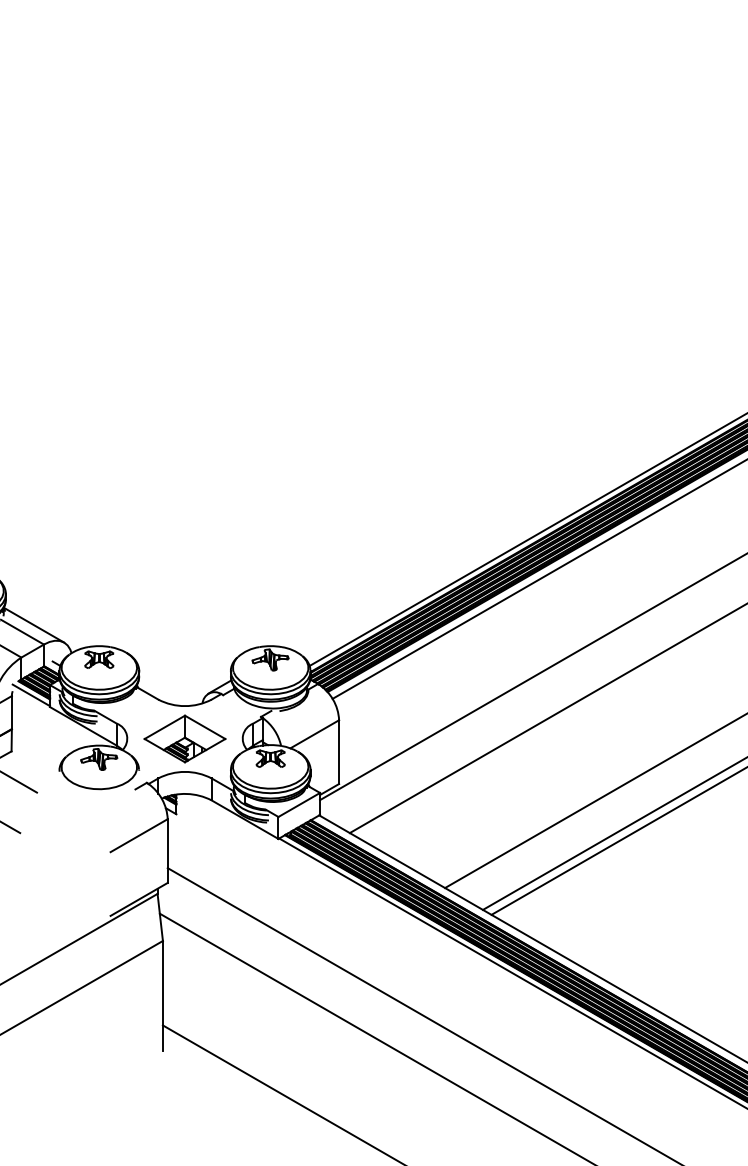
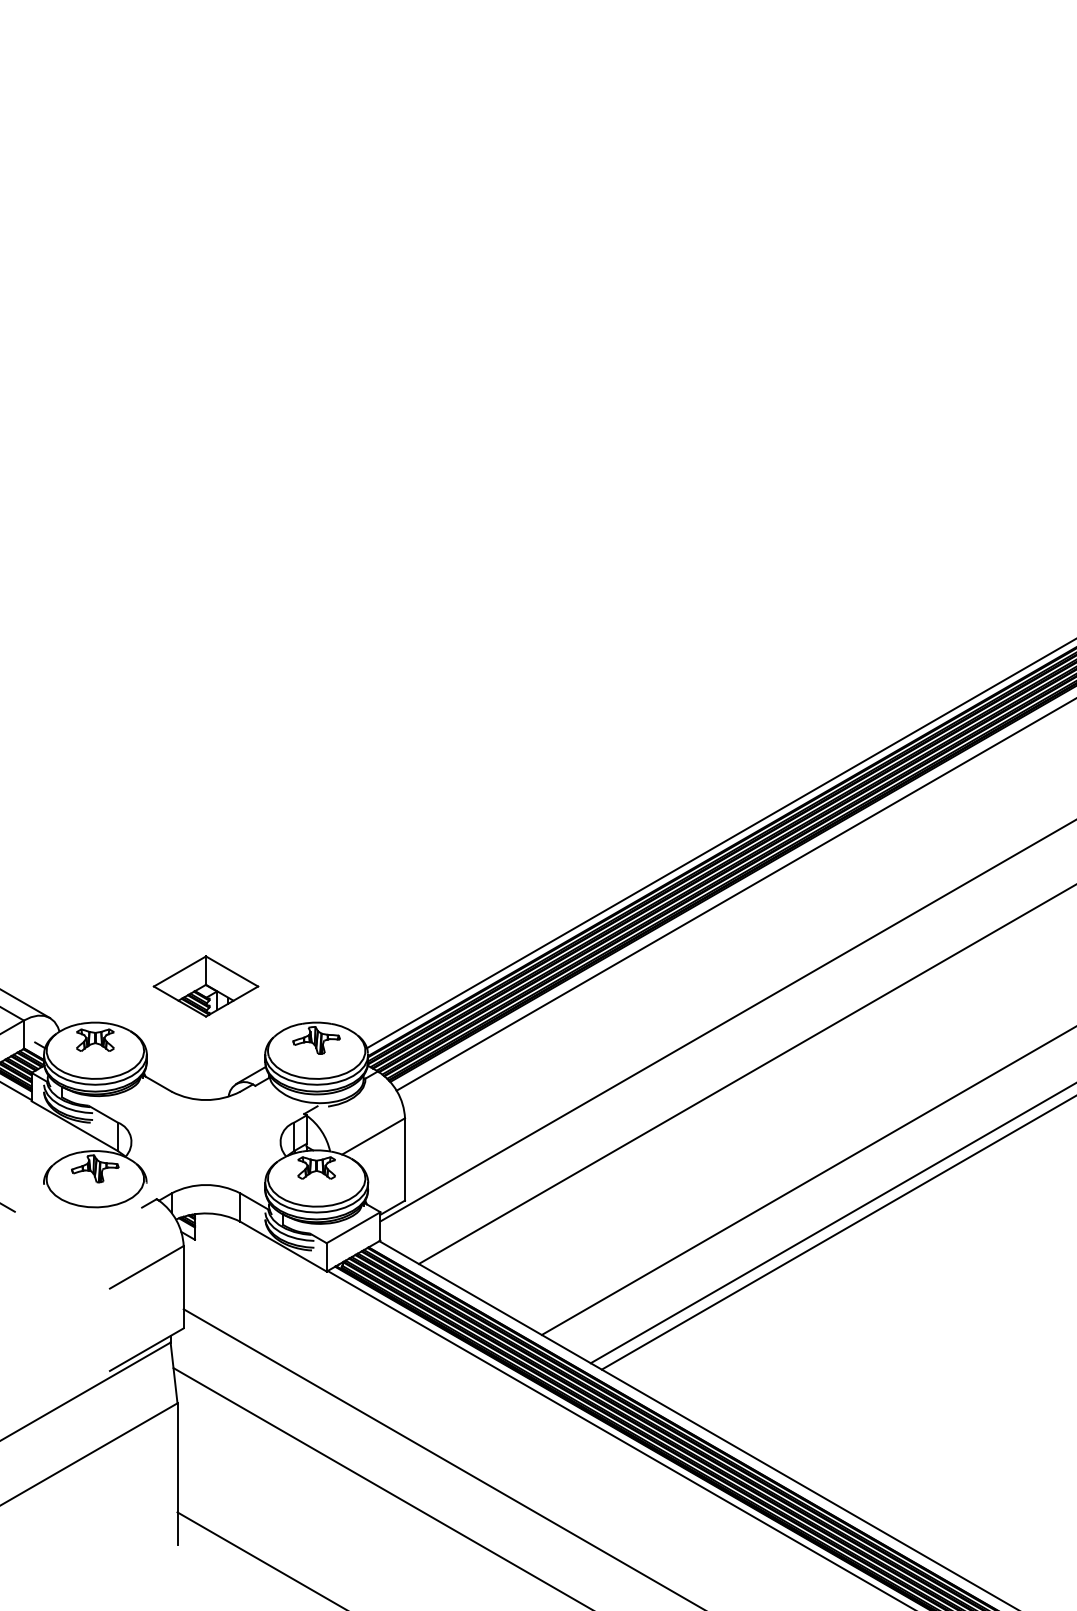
part: (184, 738) -> (205, 986), moved

